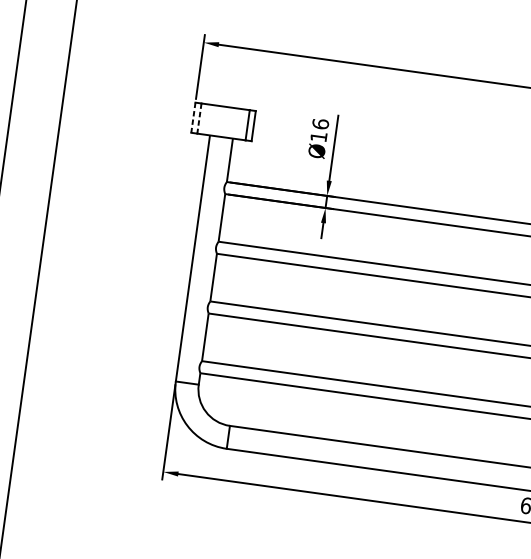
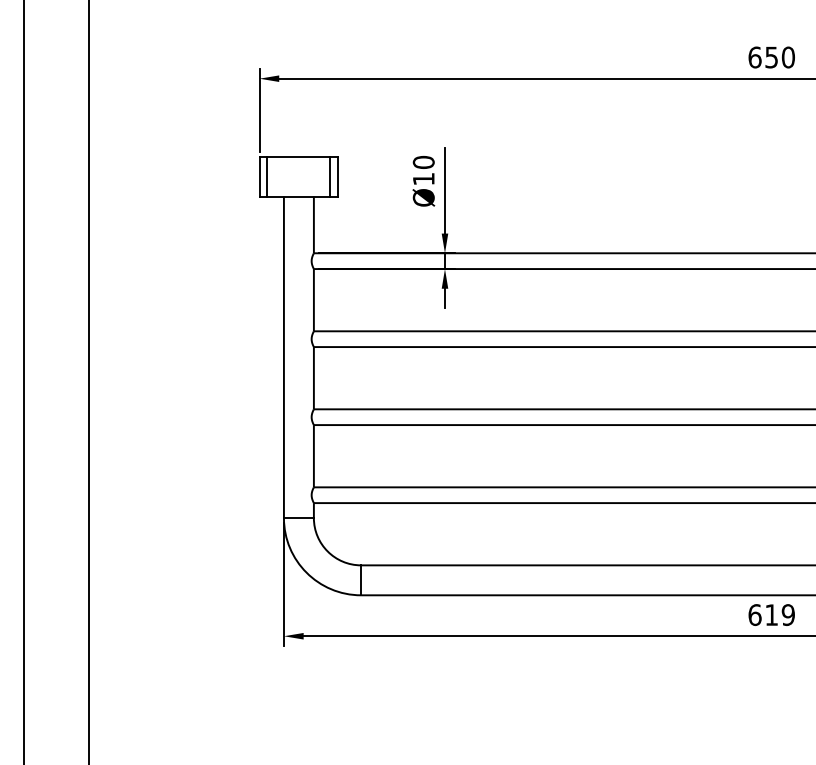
line: (193, 117) -> (259, 176), dashed -> solid
line: (199, 118) -> (267, 176), dashed -> solid
text: (320, 123) -> (423, 161), Ø16 -> Ø10

